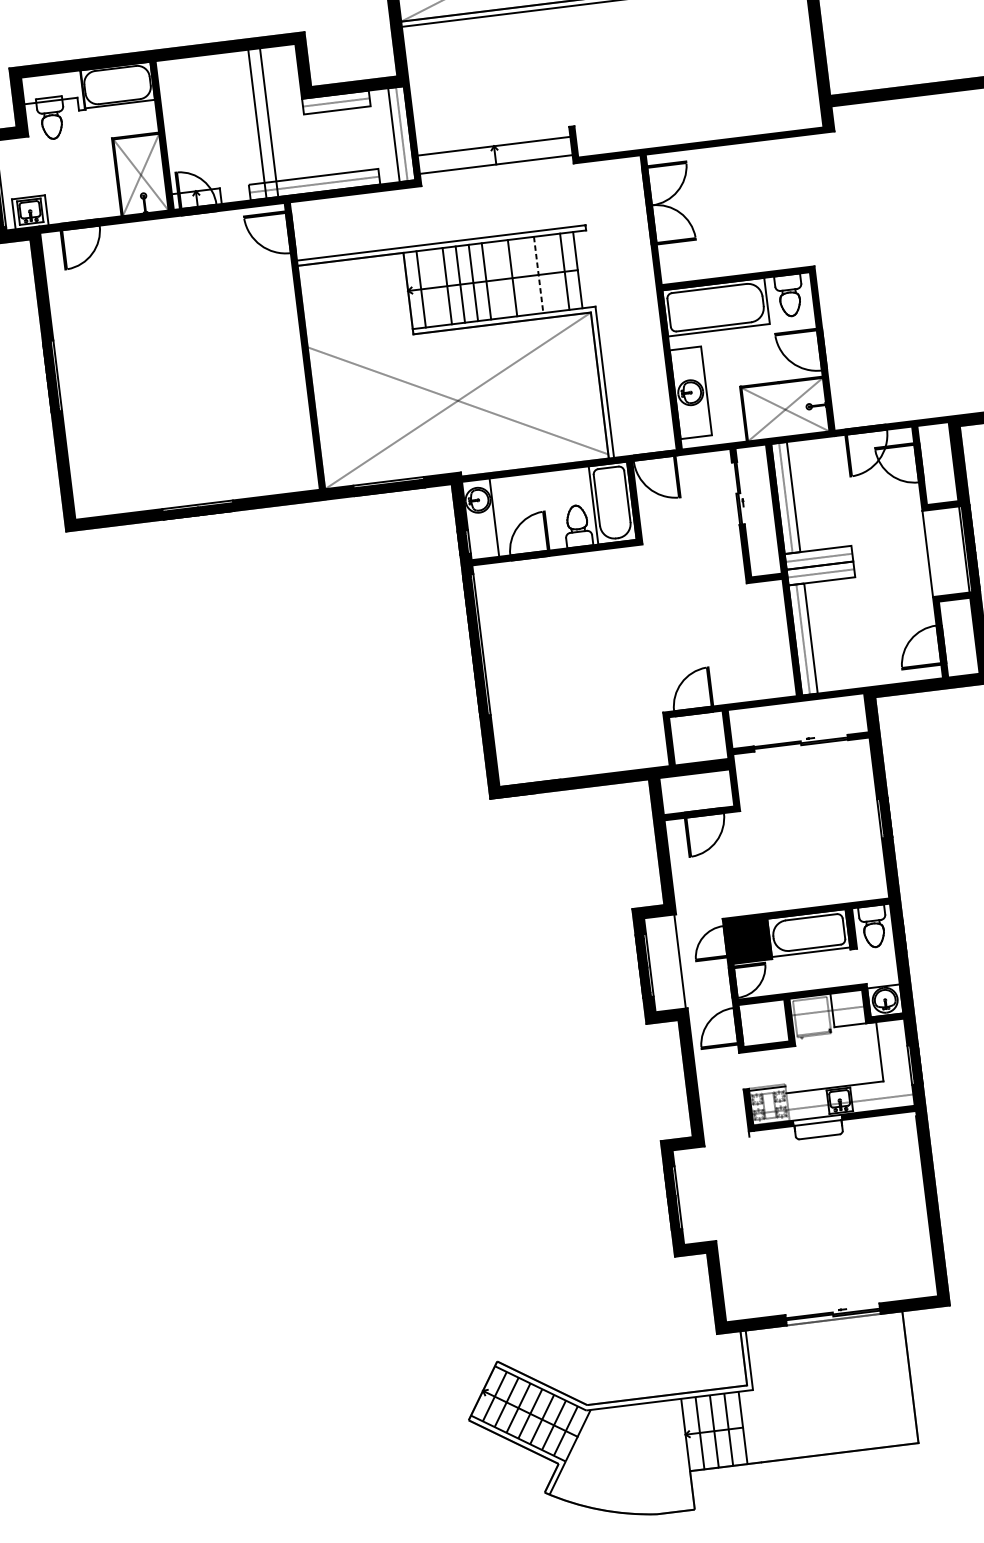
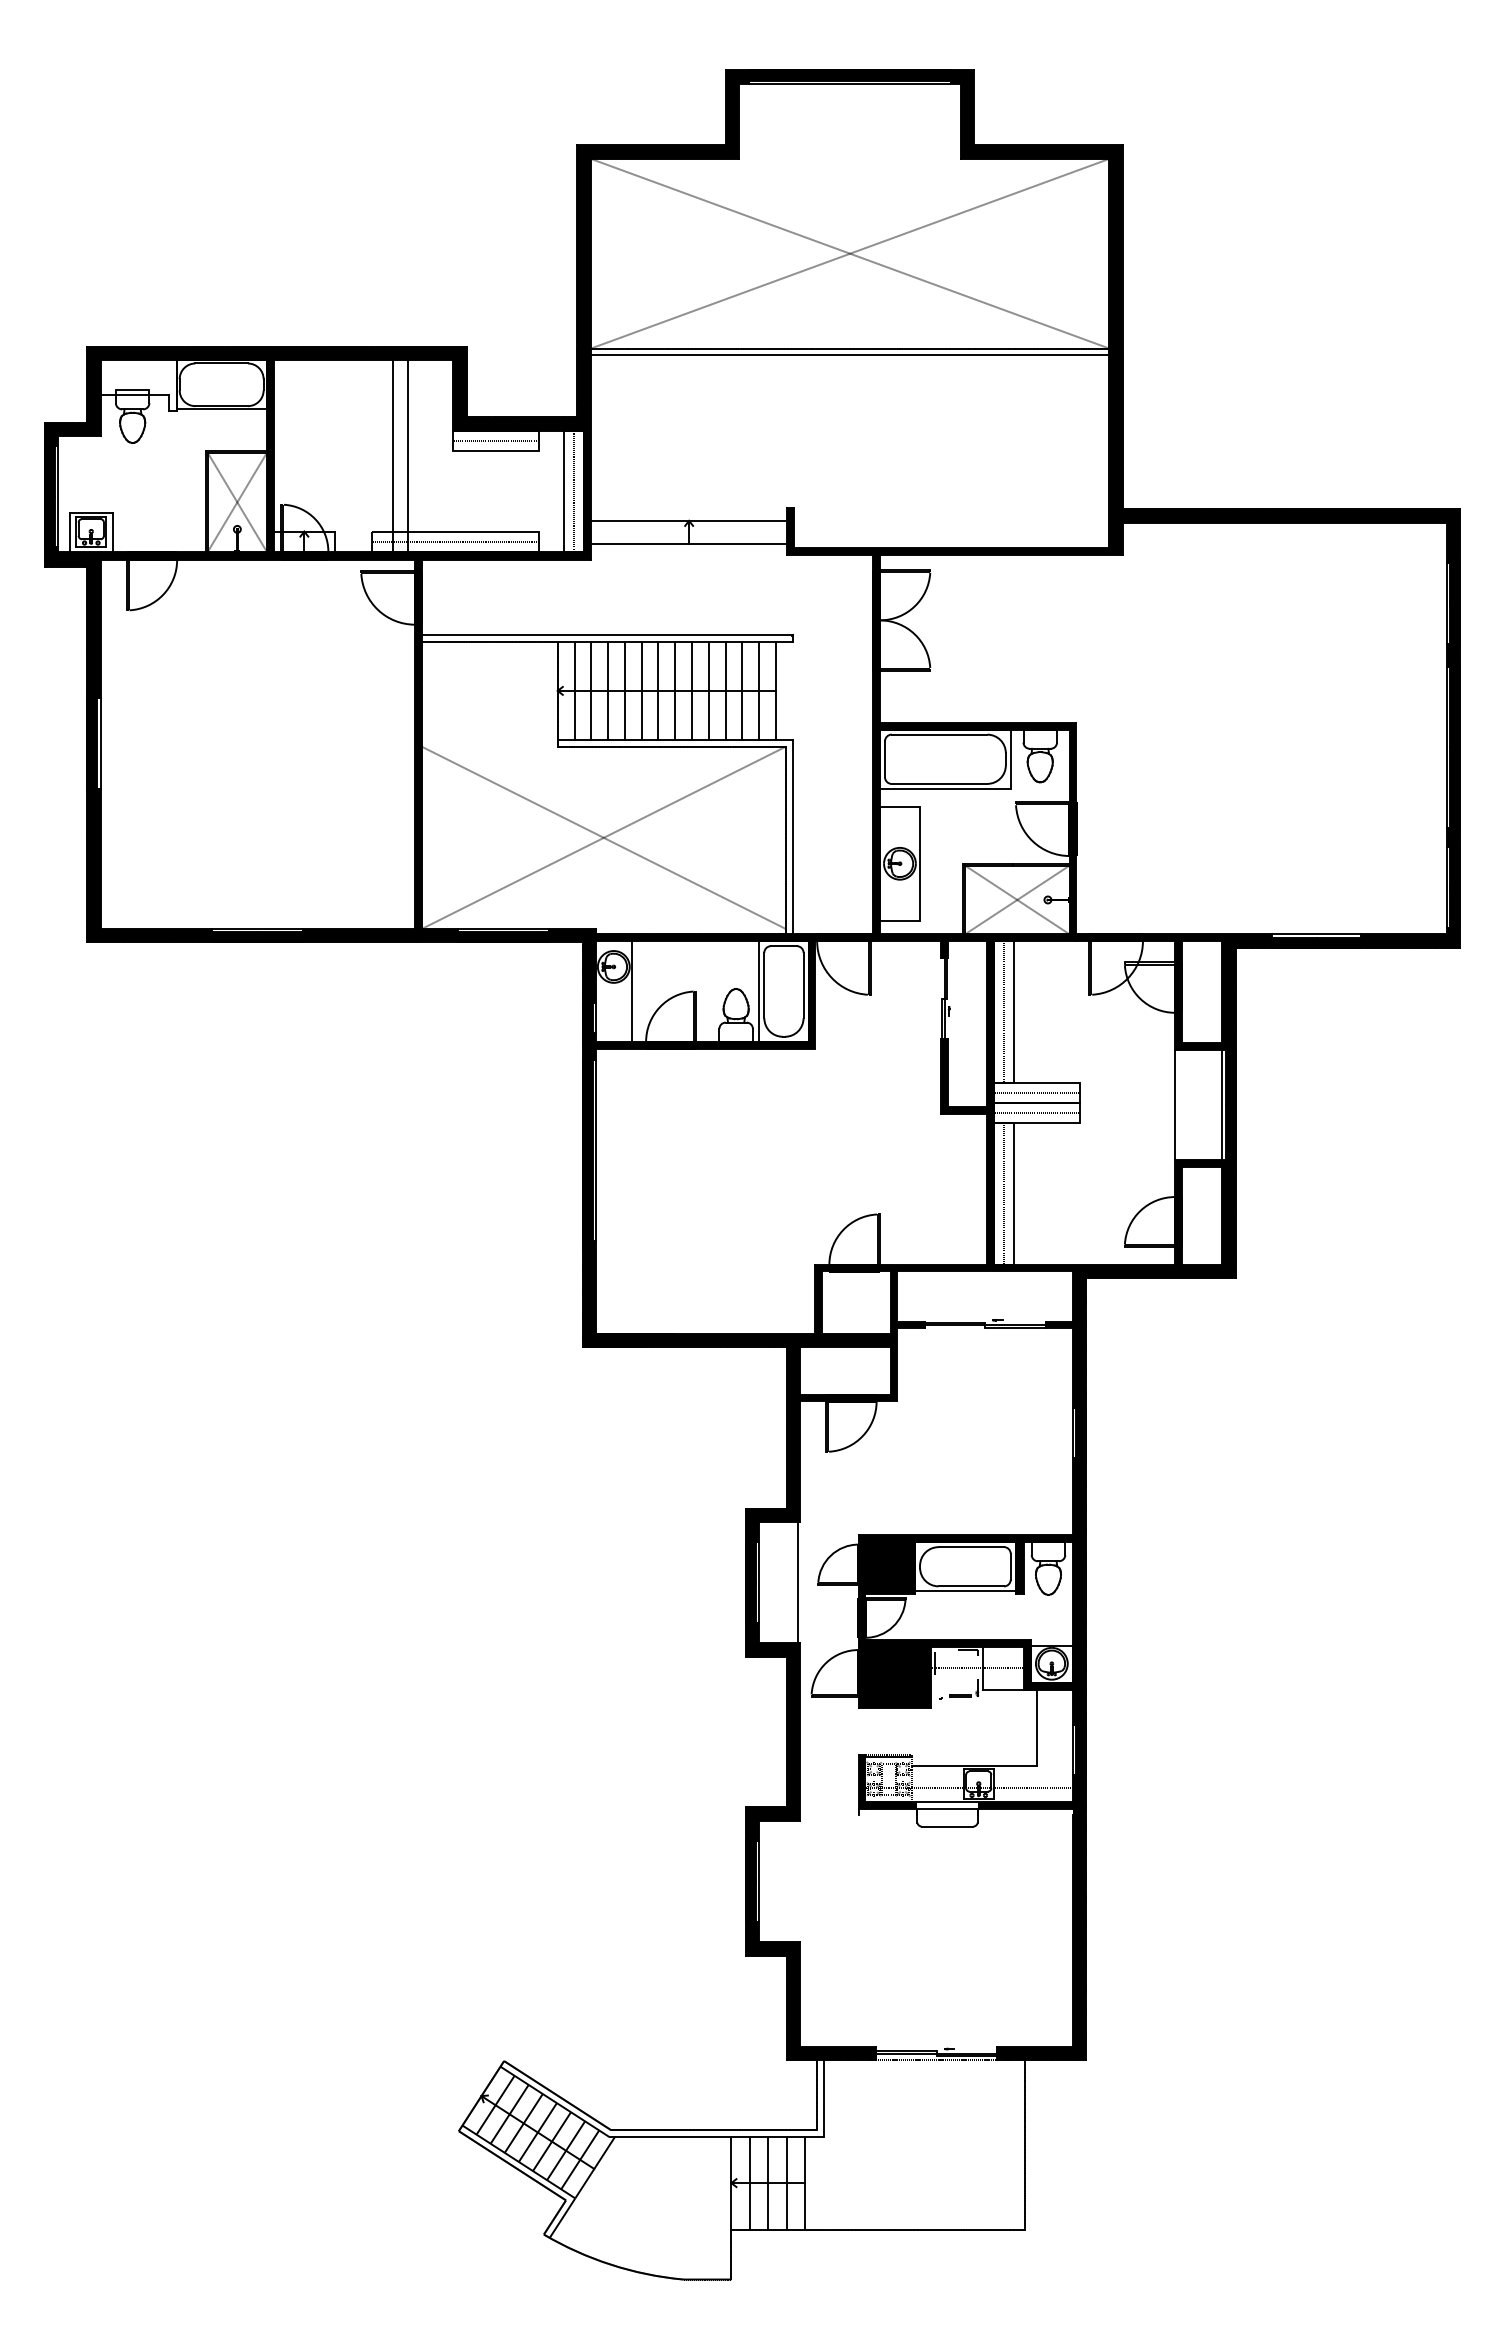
line: (551, 273) -> (742, 690), added
line: (538, 275) -> (725, 691), dashed -> solid
line: (525, 276) -> (708, 690), added
line: (499, 279) -> (675, 690), added
line: (434, 287) -> (591, 690), added

